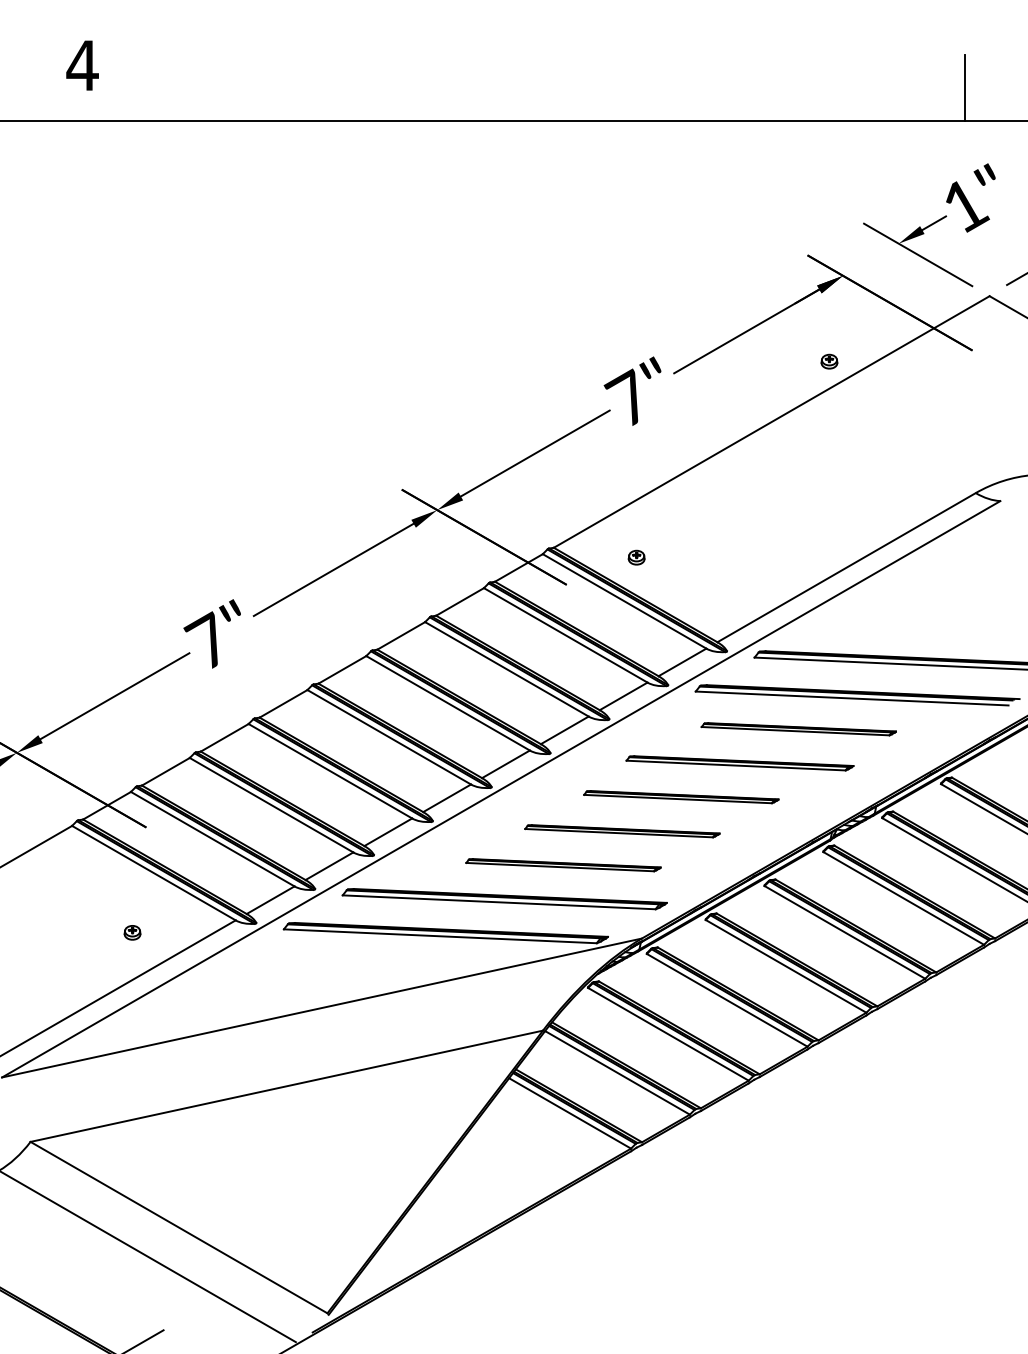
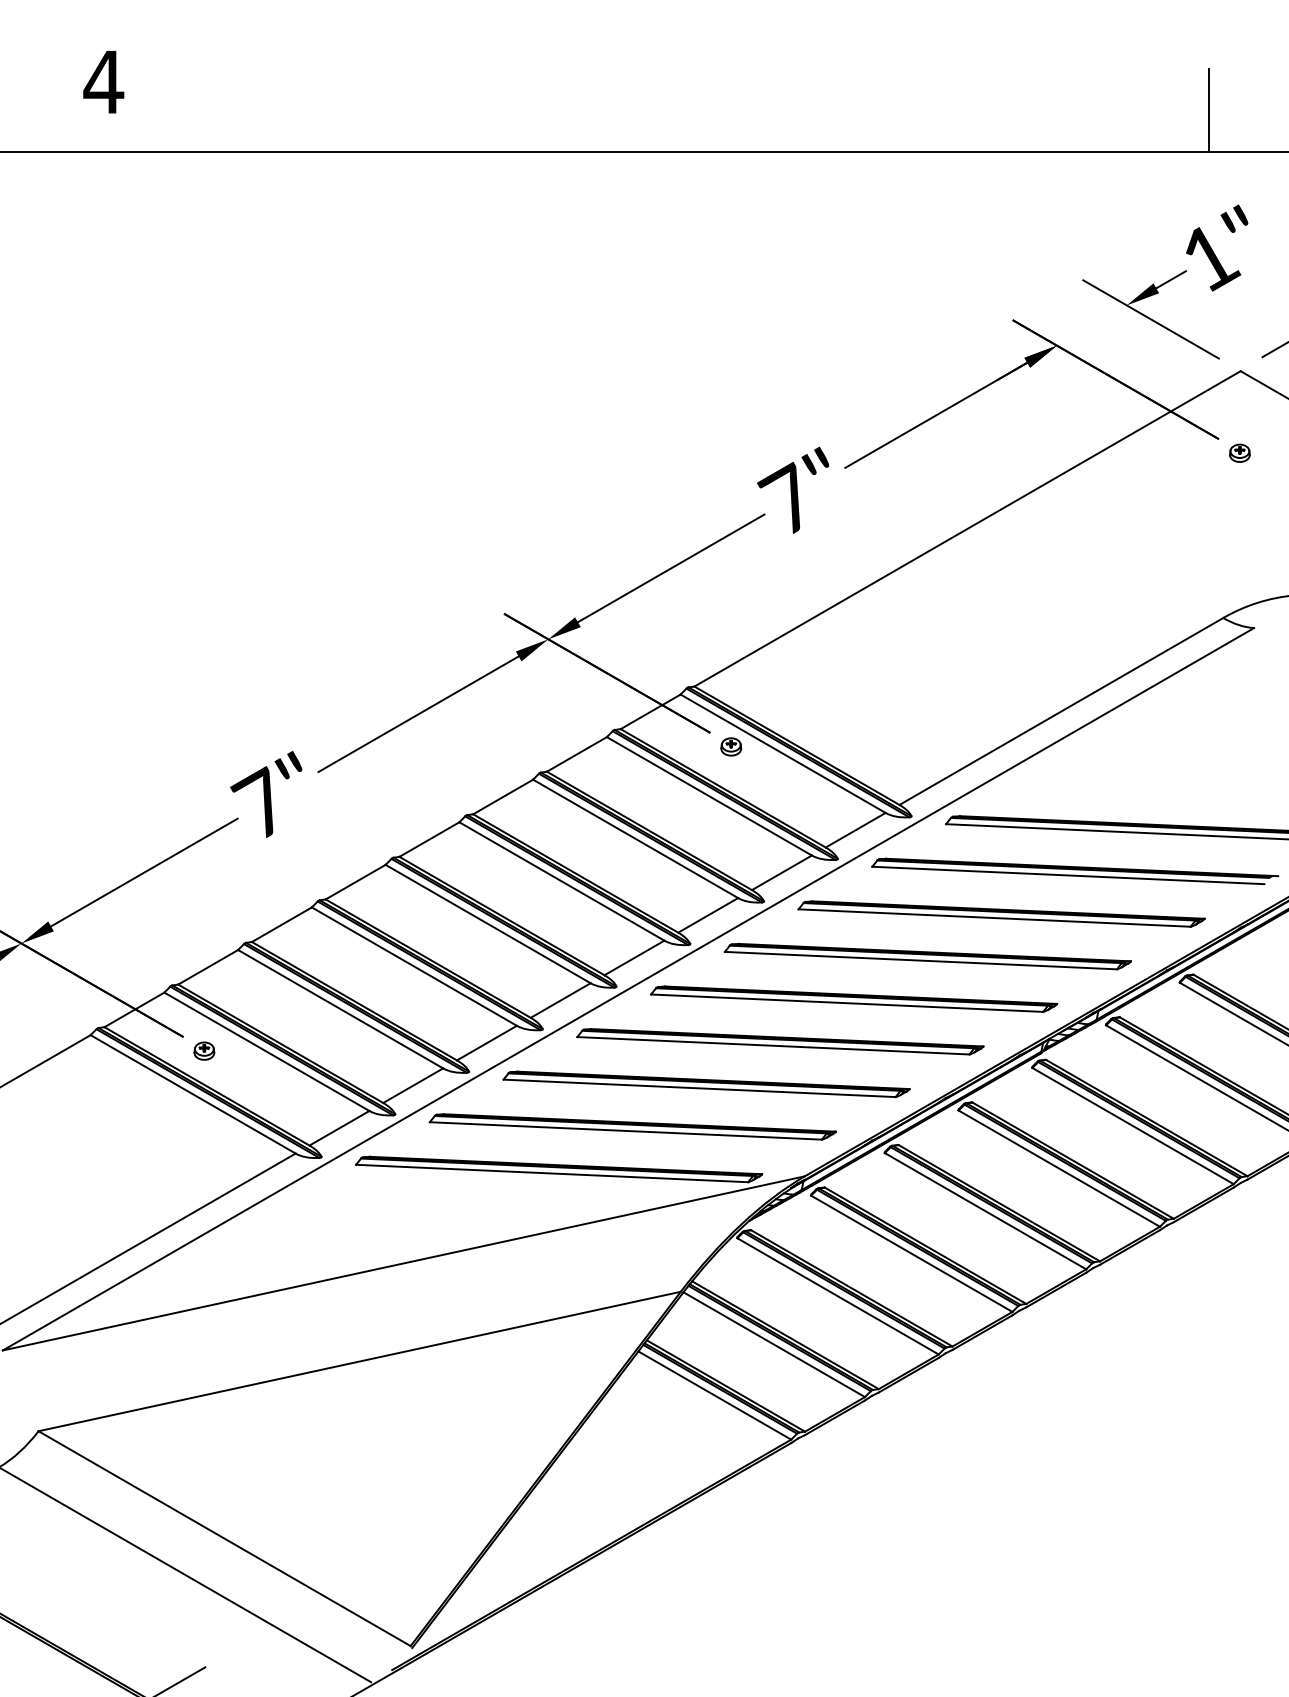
part: (829, 361) -> (1239, 452), moved
part: (636, 557) -> (731, 746), moved
part: (798, 728) -> (1001, 913), size x1.67
part: (739, 763) -> (927, 956), size x1.43
part: (681, 796) -> (854, 998), size x1.67
part: (622, 830) -> (780, 1041), size x1.67
part: (563, 865) -> (706, 1084), size x1.67
part: (132, 932) -> (204, 1050), moved

